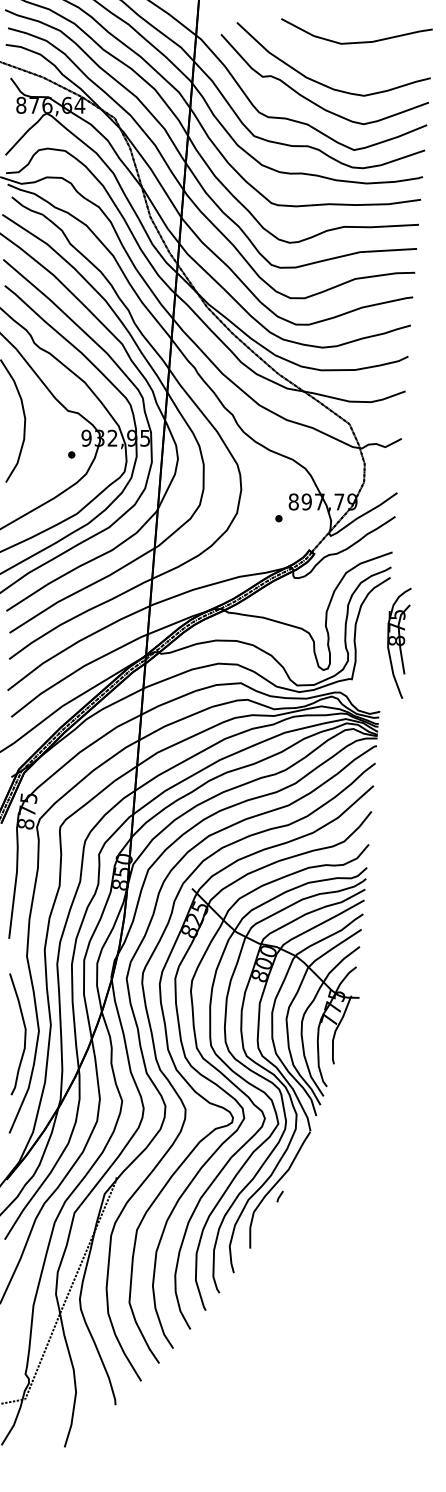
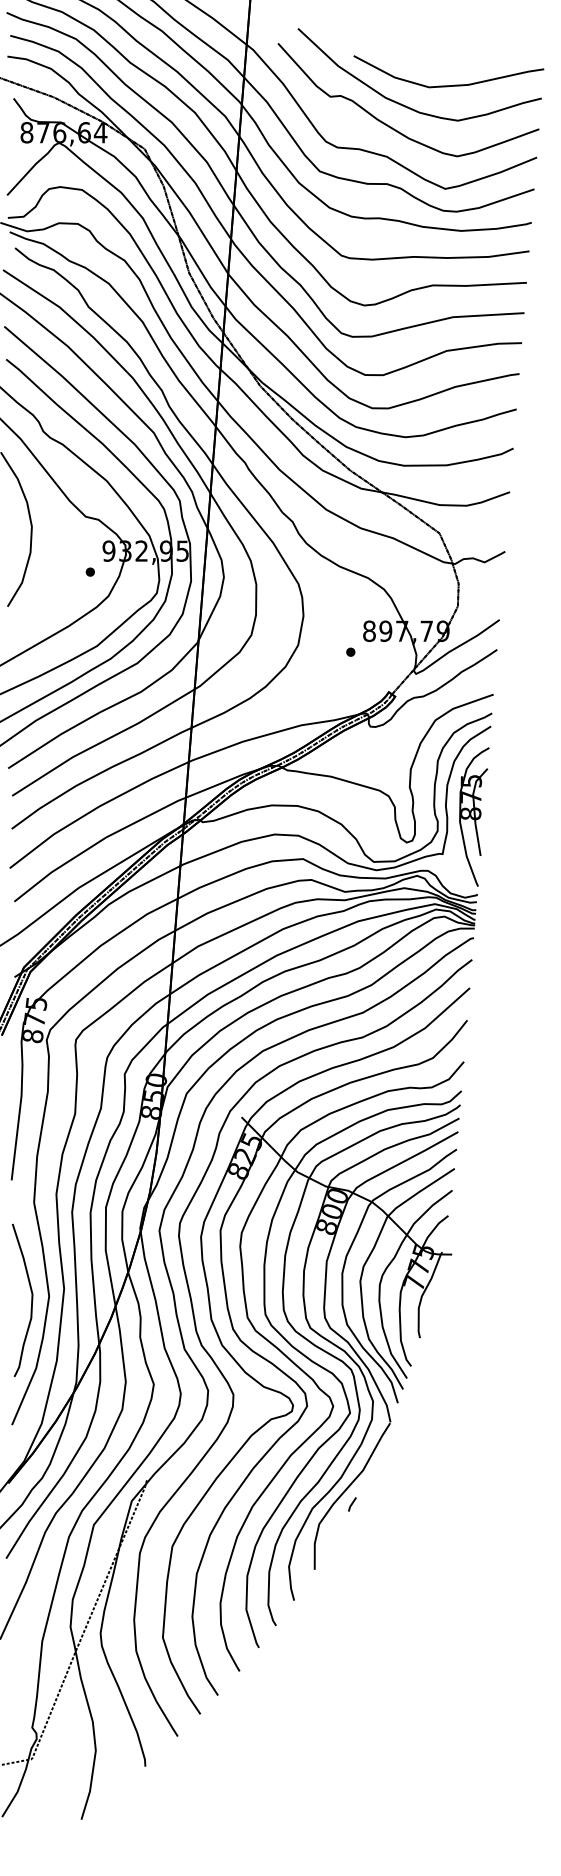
curve: (356, 42) -> (448, 85), moved
part: (399, 642) -> (474, 816), moved

